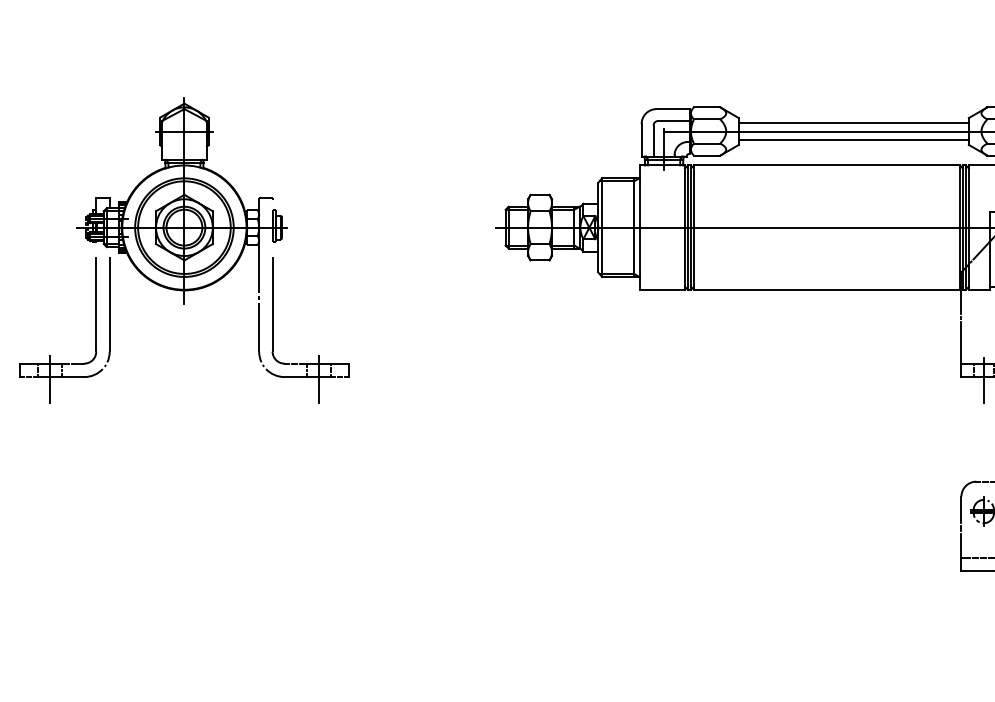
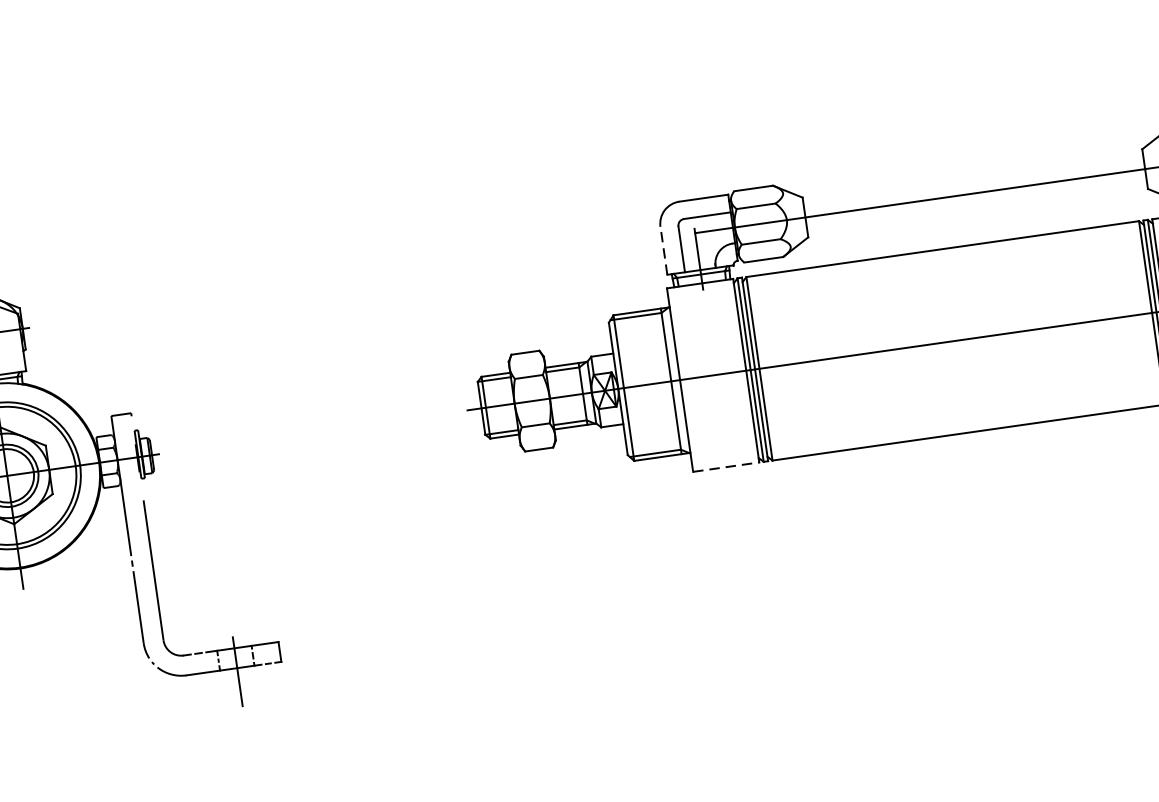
line: (853, 122) -> (972, 180), removed
line: (641, 139) -> (663, 249), solid -> dashed
line: (853, 140) -> (976, 206), removed
line: (663, 289) -> (727, 466), solid -> dashed

